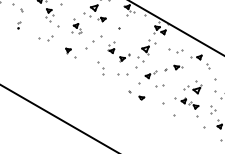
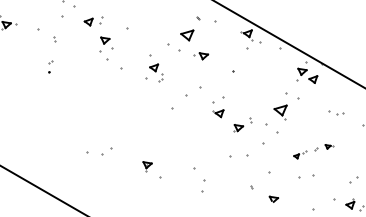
part: (45, 38) -> (98, 152), moved
part: (175, 50) -> (335, 112), size x0.6
part: (70, 52) -> (151, 169), moved
part: (100, 68) -> (198, 179), moved
part: (163, 71) -> (313, 150), size x0.6

